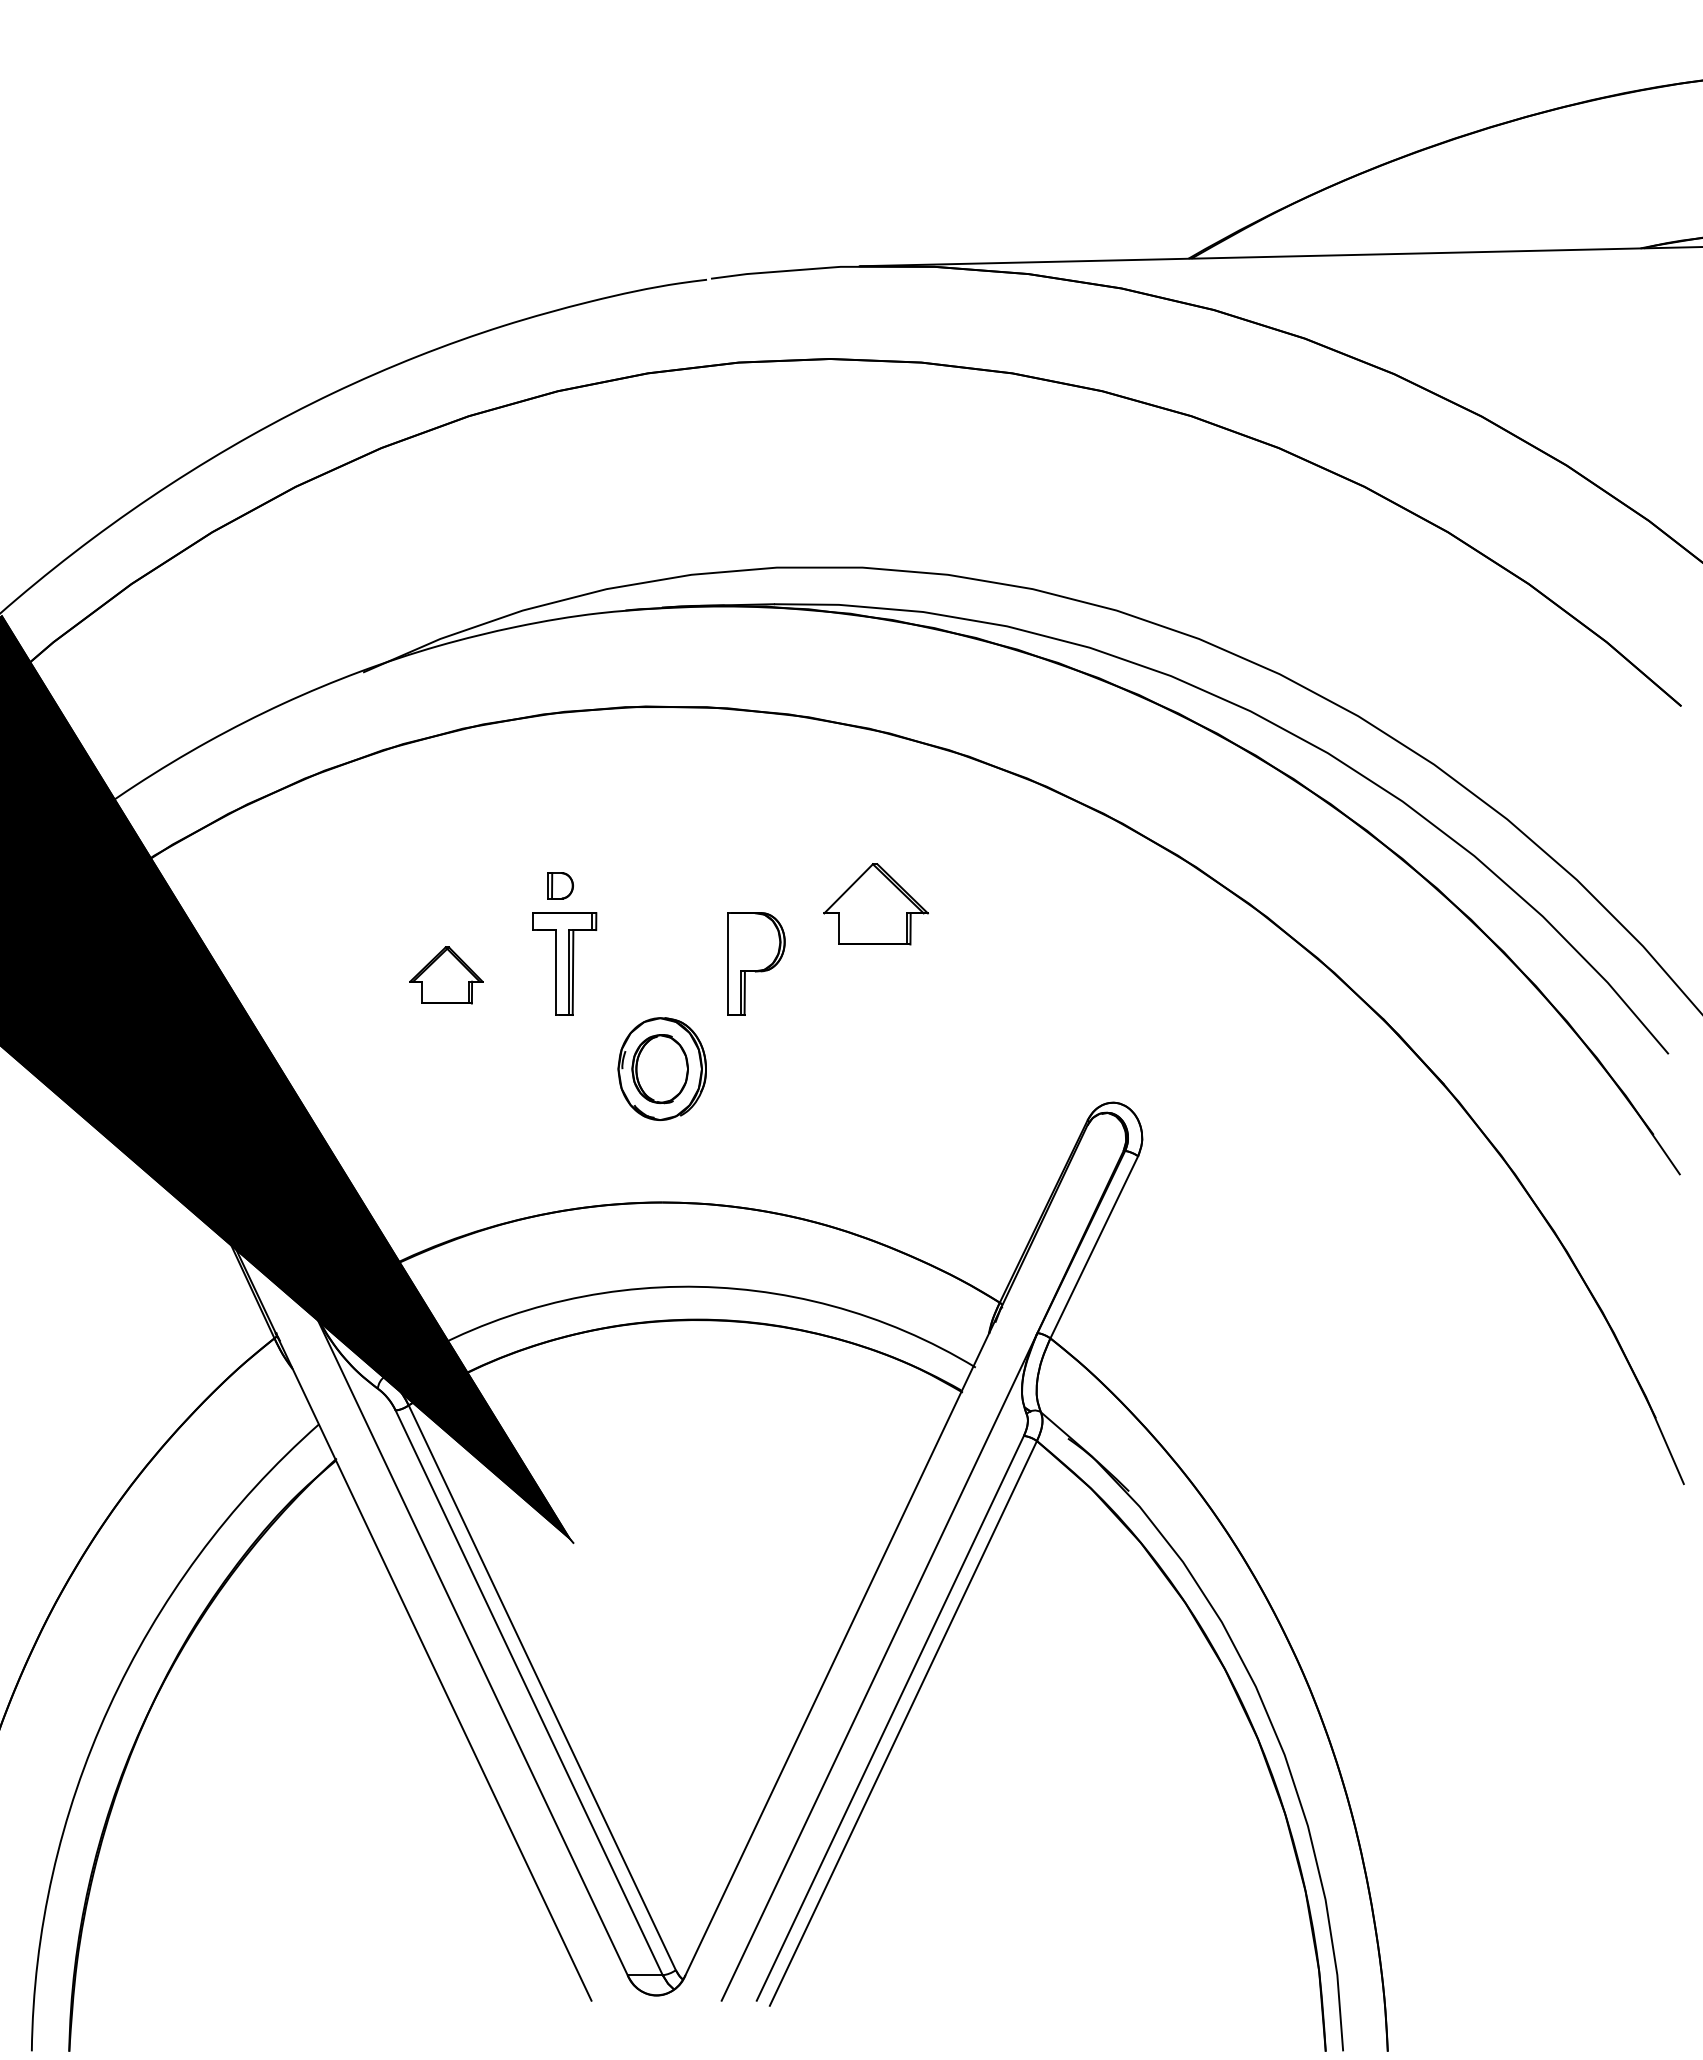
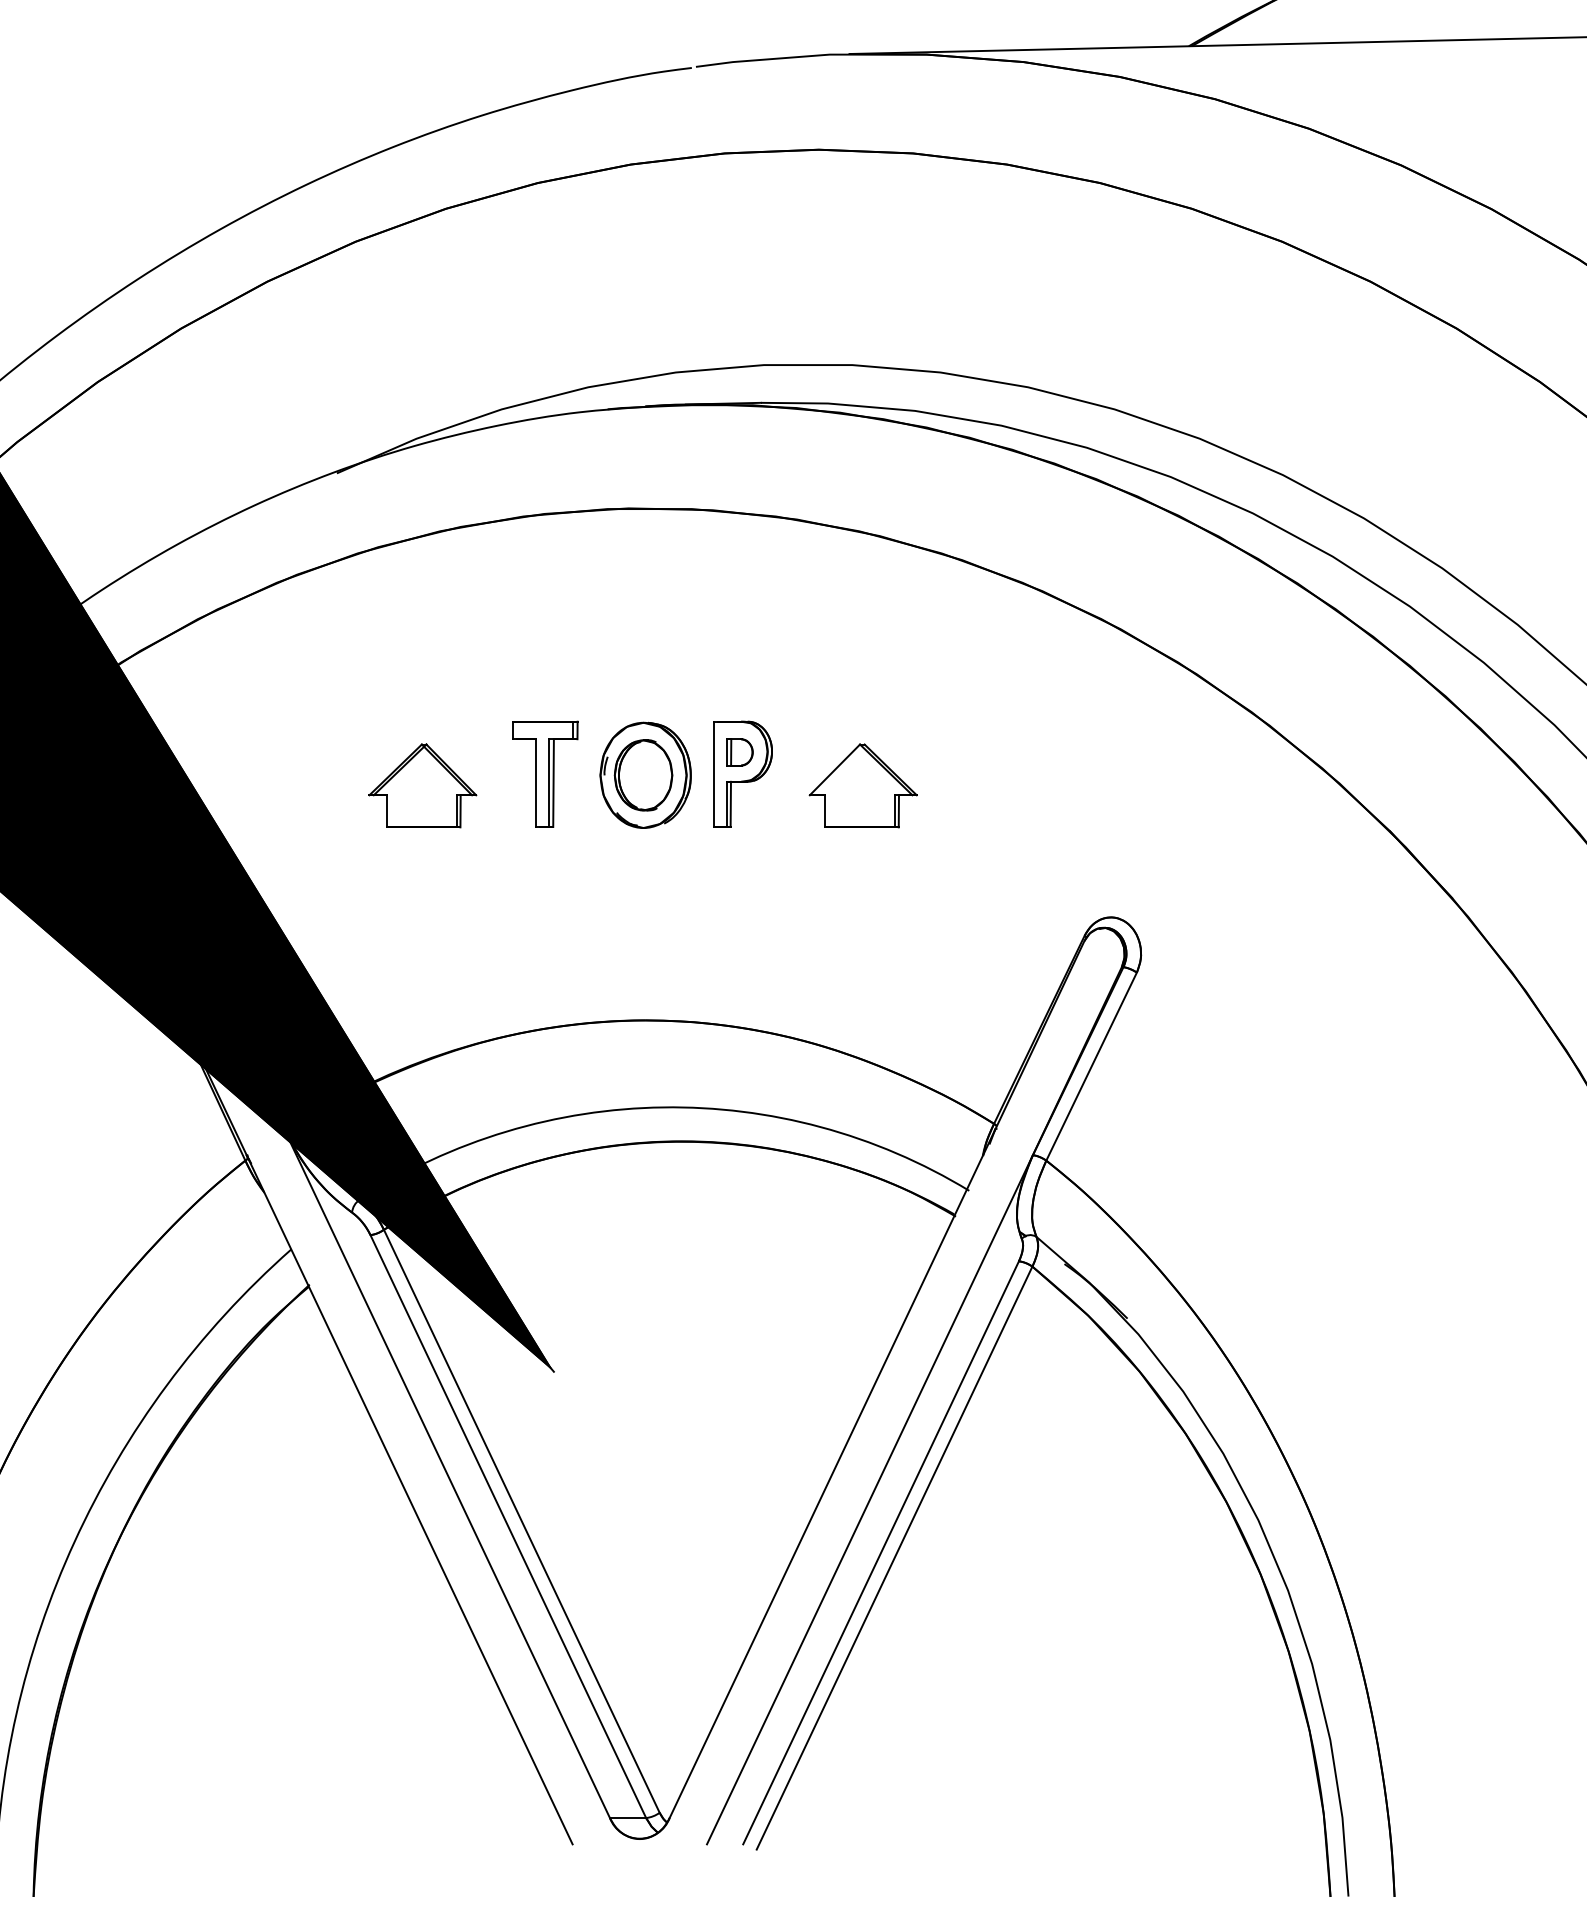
part: (560, 885) -> (739, 752), moved
part: (875, 904) -> (862, 786), moved
part: (446, 975) -> (422, 786), size x1.43
part: (661, 1068) -> (644, 774), moved

